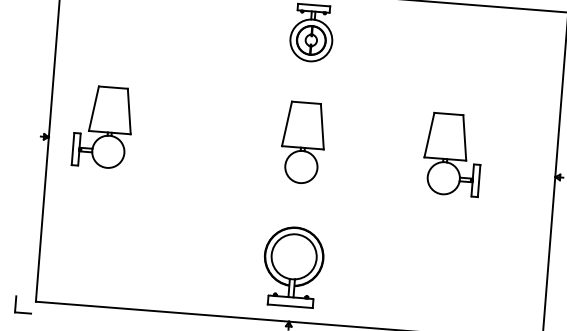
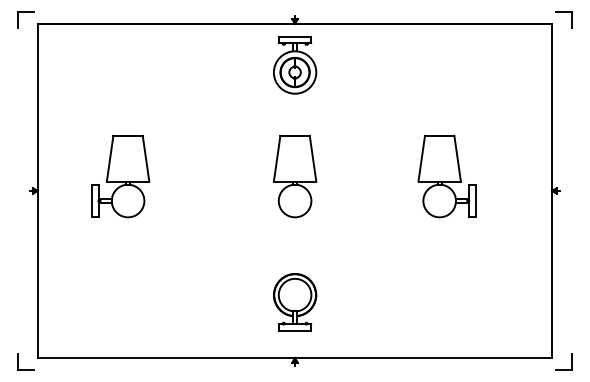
part: (102, 127) -> (120, 176), moved
part: (293, 267) -> (295, 302), size x0.71

